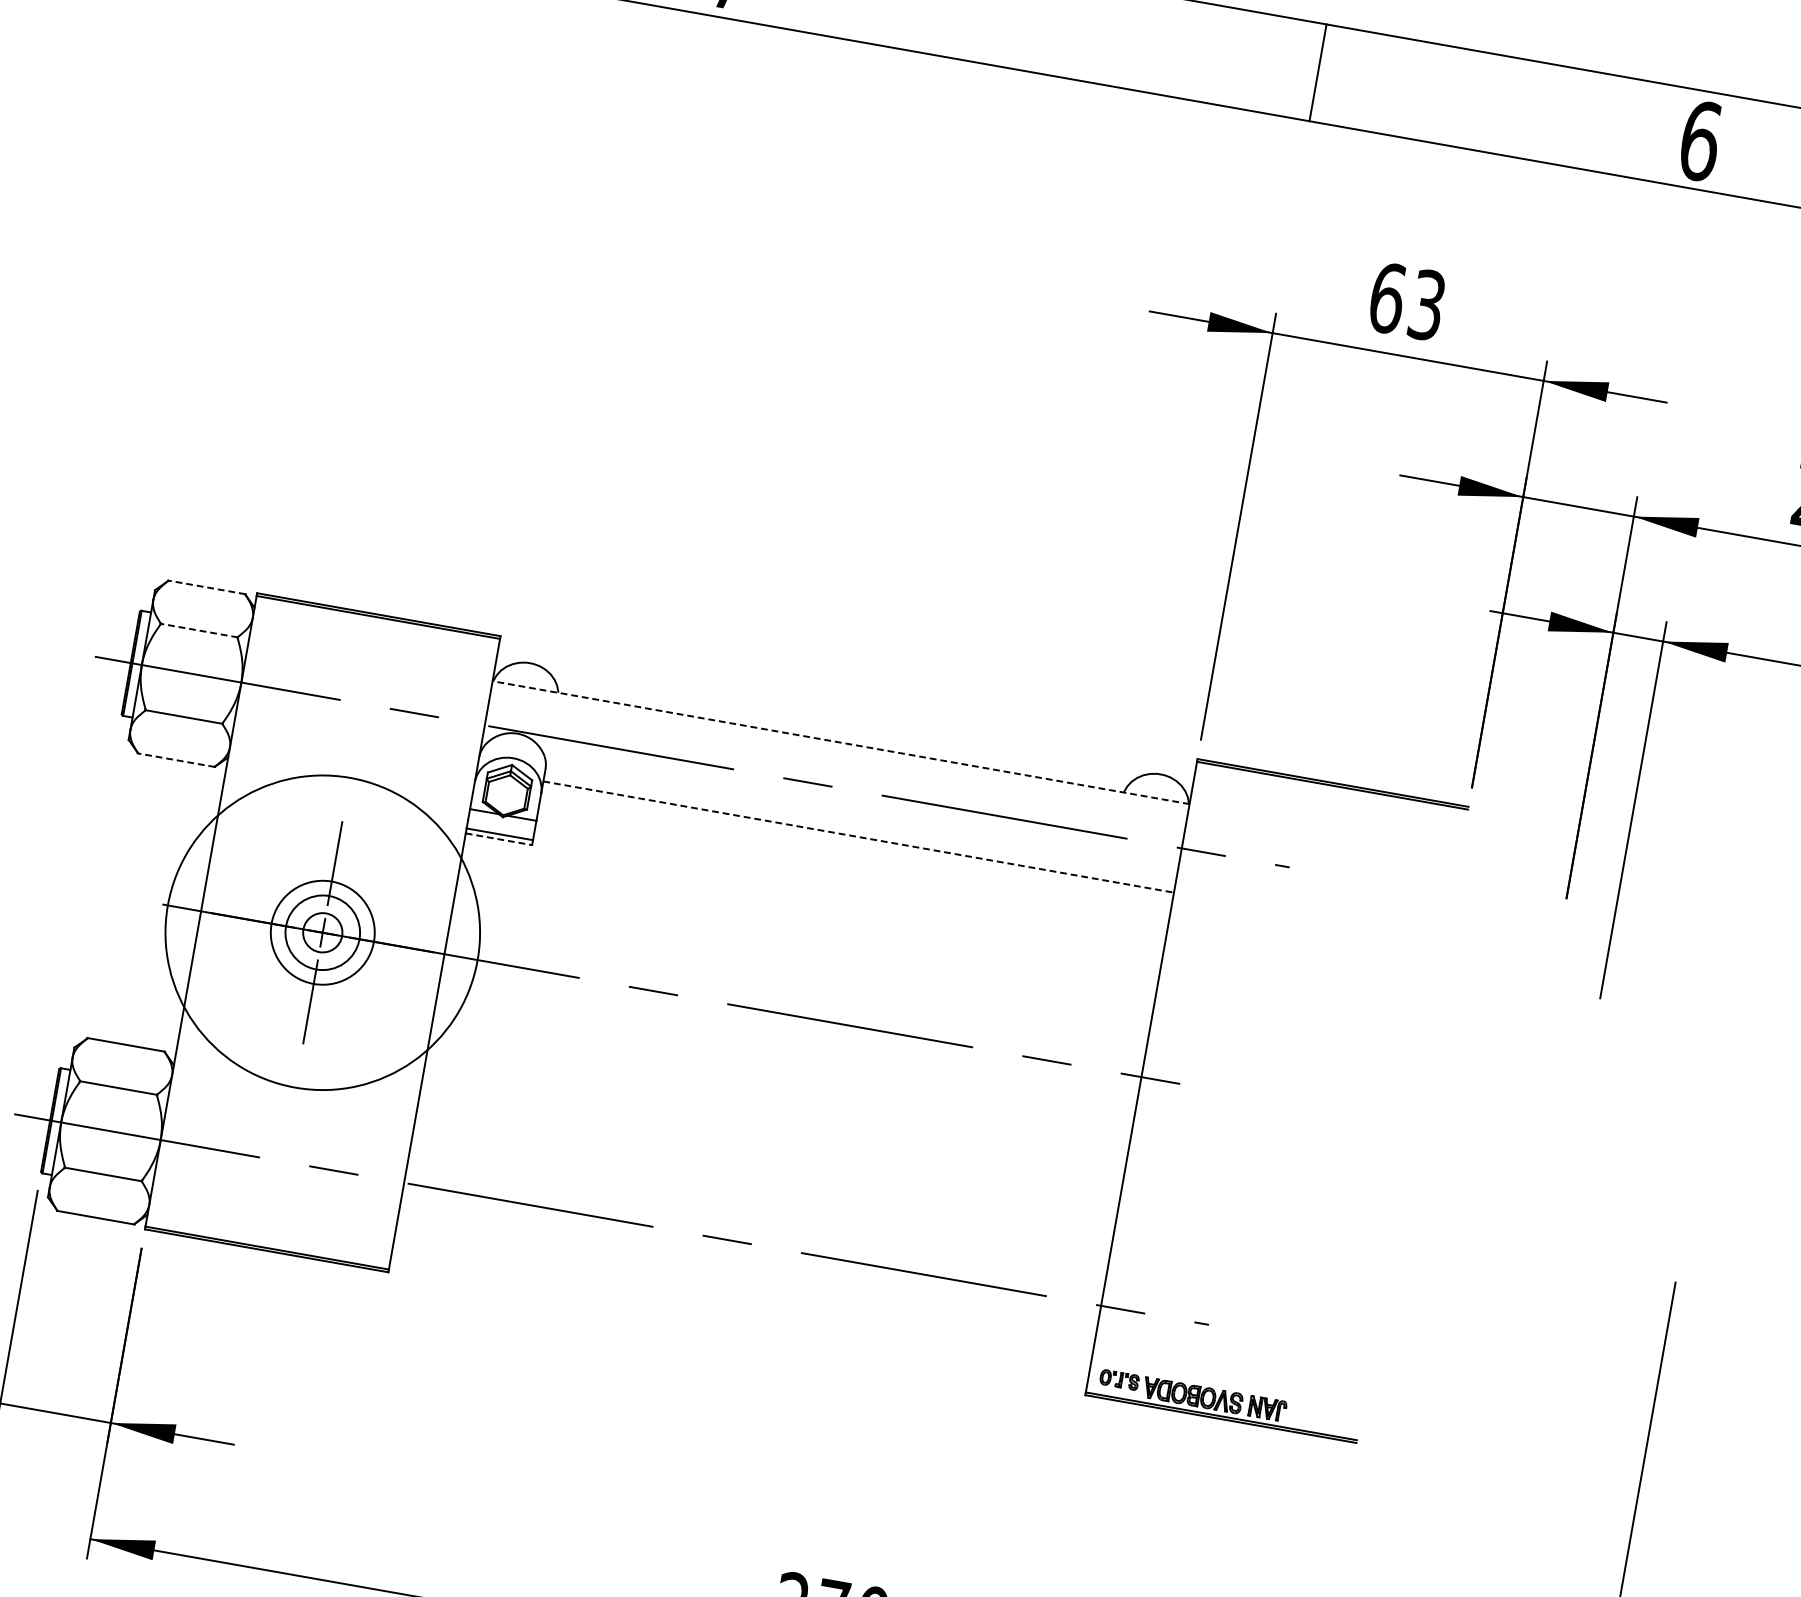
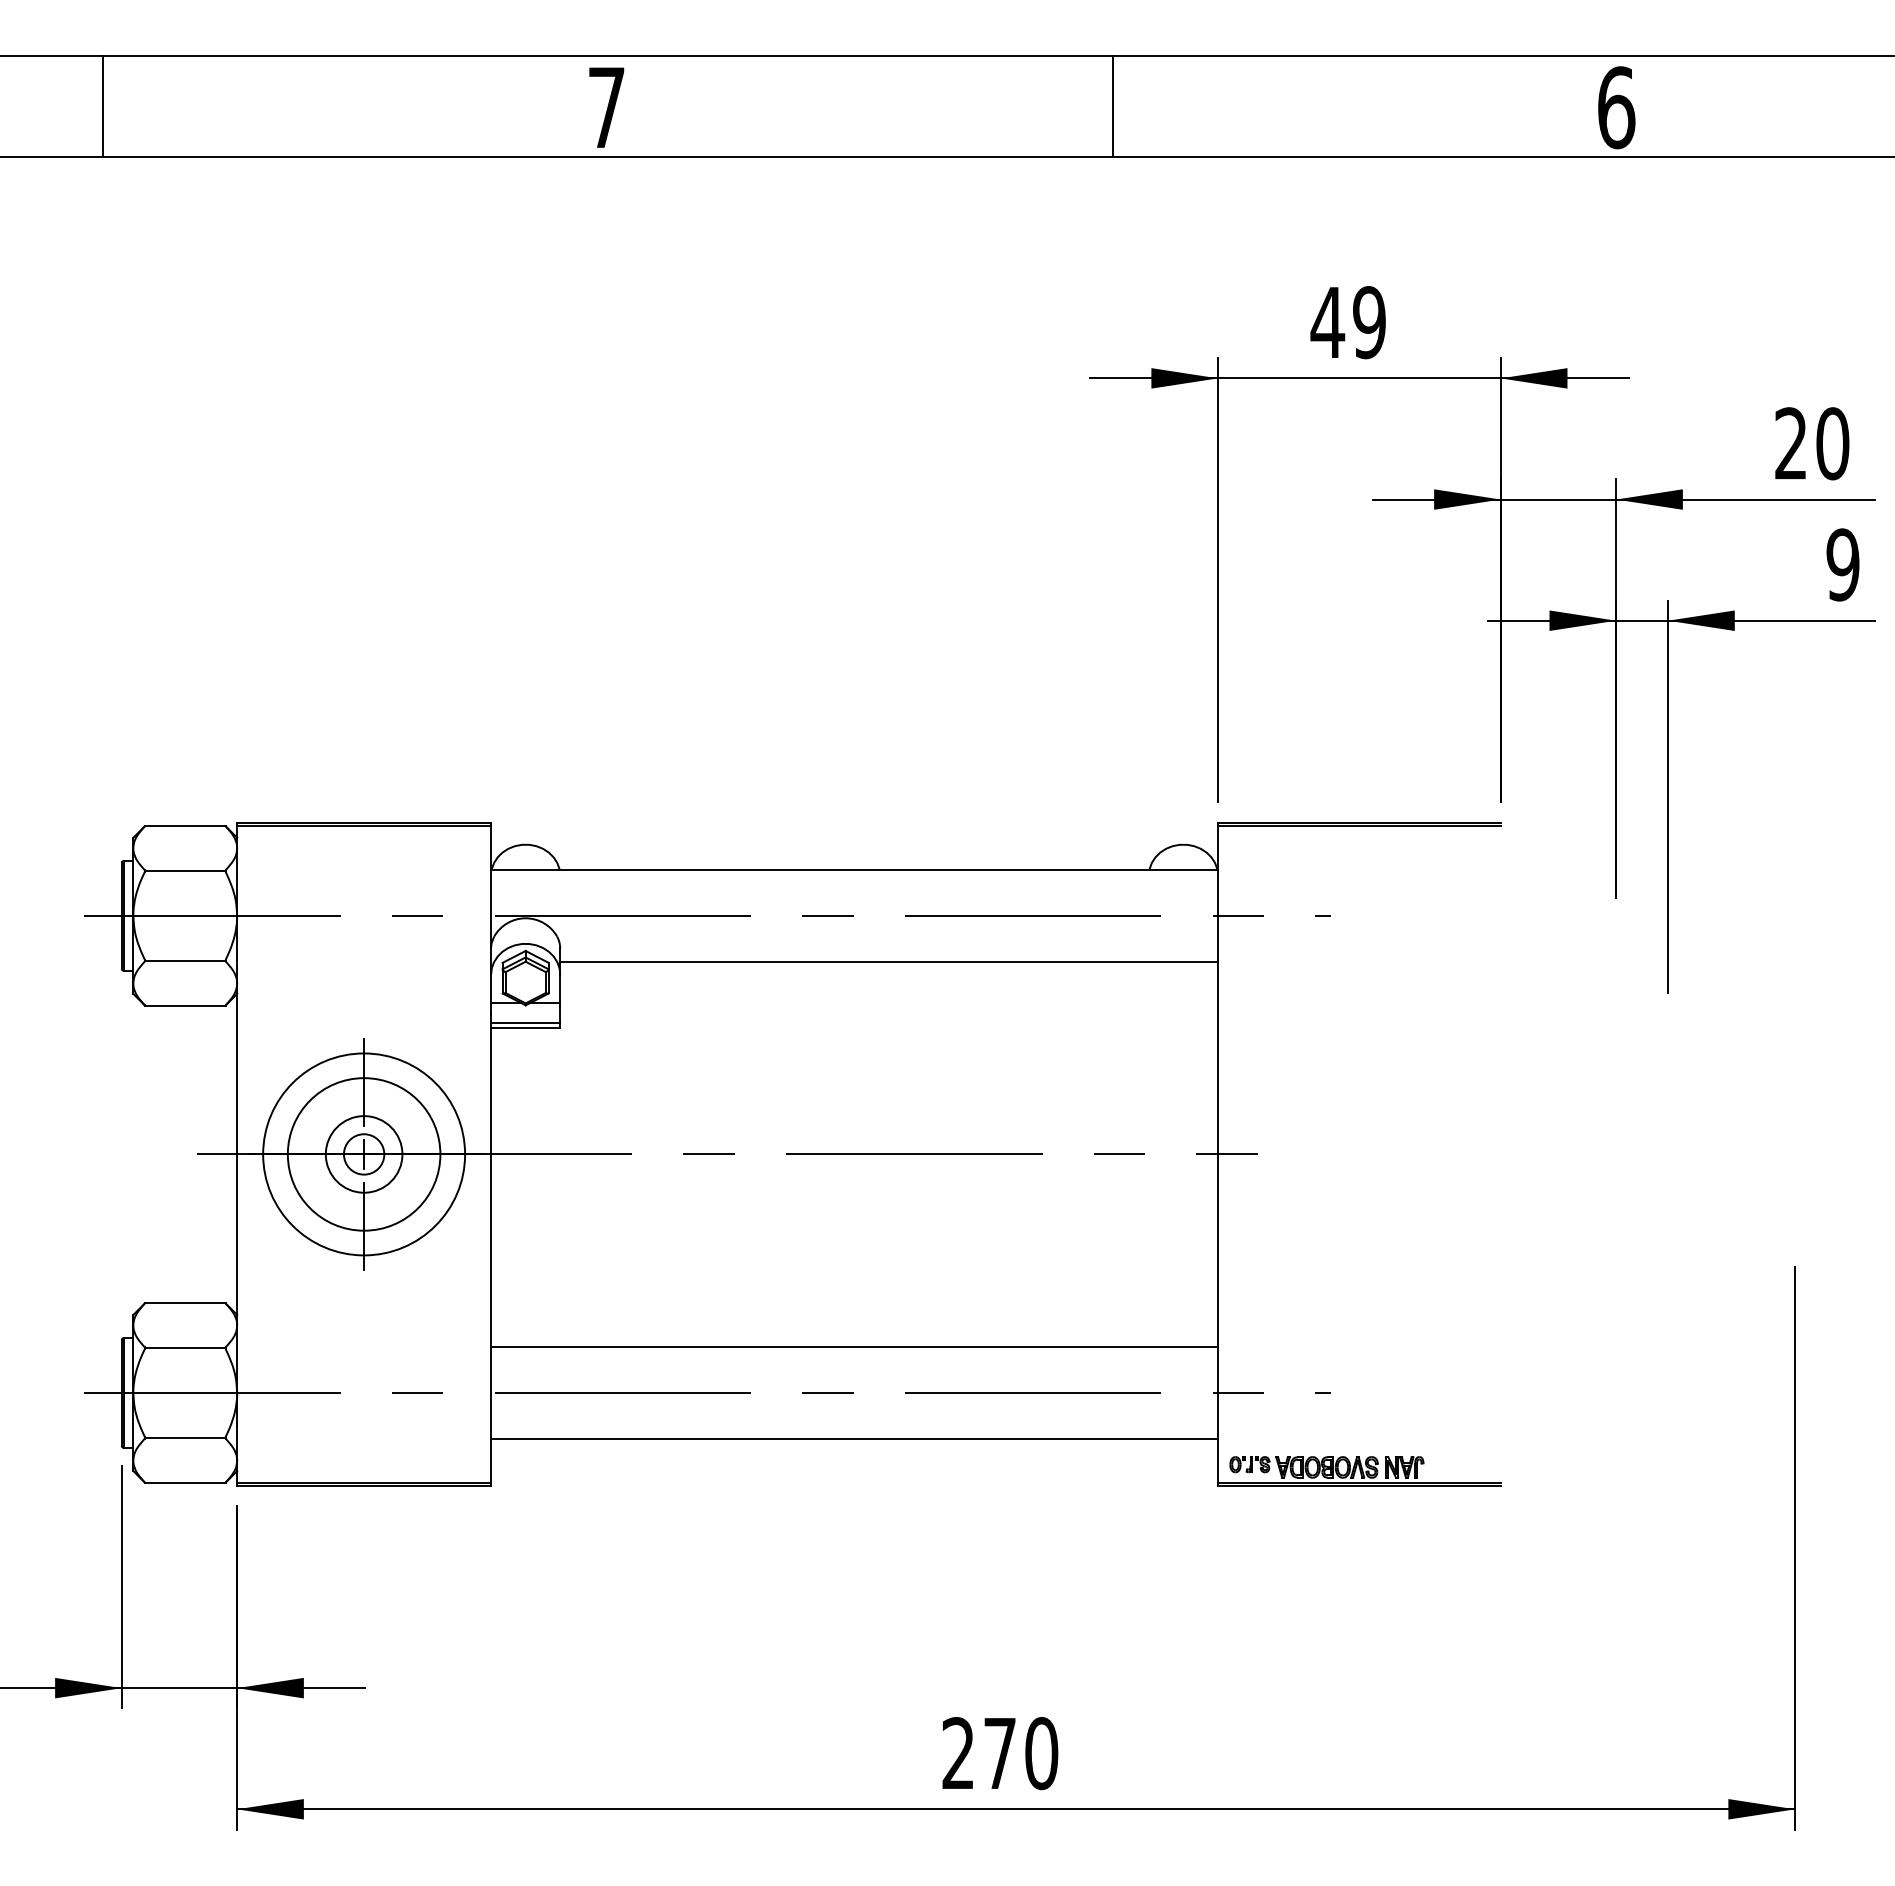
line: (1318, 72) -> (1112, 106), moved
text: (1406, 301) -> (1347, 322), 63 -> 49
line: (206, 587) -> (184, 825), dashed -> solid
line: (198, 630) -> (184, 870), dashed -> solid
line: (841, 742) -> (854, 869), dashed -> solid
line: (175, 759) -> (184, 1005), dashed -> solid
line: (858, 837) -> (889, 962), dashed -> solid
line: (498, 839) -> (525, 1028), dashed -> solid
circle: (322, 932) -> (363, 1154), size x1.43
circle: (323, 932) -> (364, 1154), size x0.62
line: (760, 1199) -> (854, 1346), added
line: (744, 1288) -> (854, 1439), added

